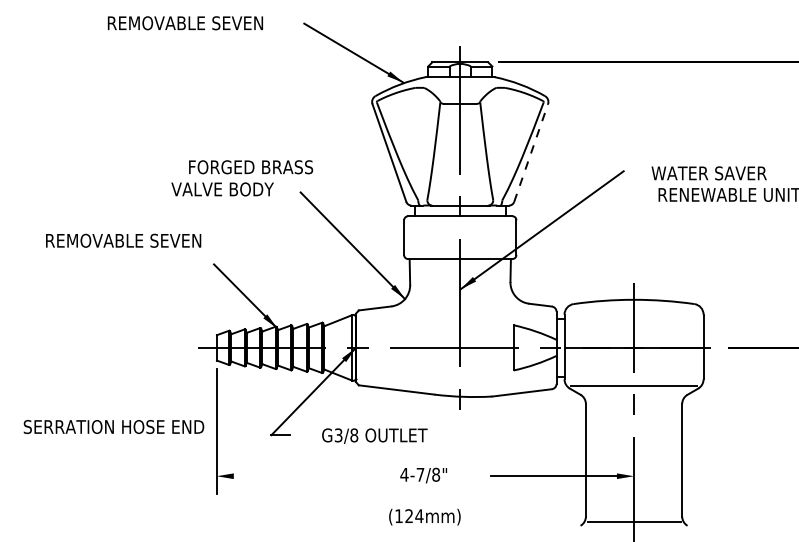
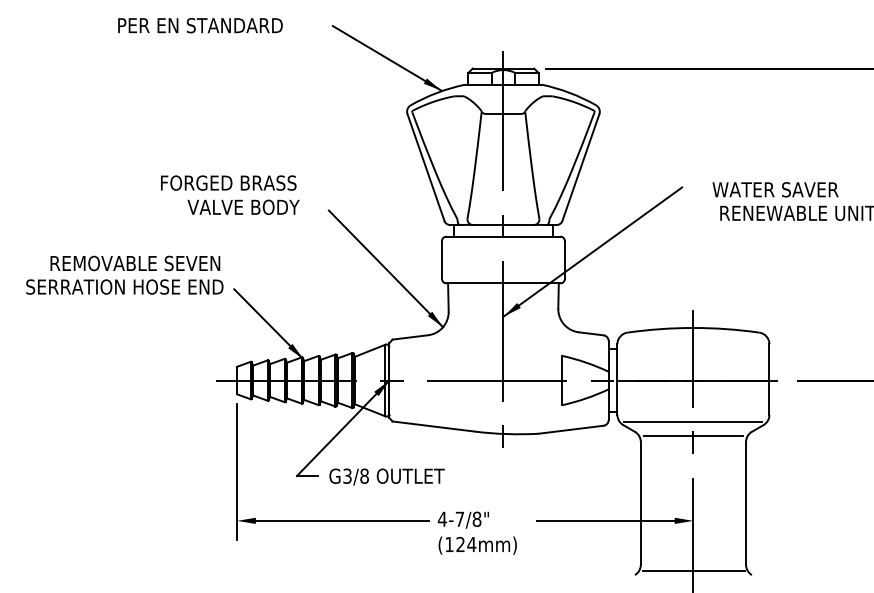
text: (185, 23) -> (203, 25), REMOVABLE SEVEN -> PER EN STANDARD
line: (530, 153) -> (580, 167), dashed -> solid
text: (250, 166) -> (228, 182), moved
line: (634, 399) -> (693, 436), added
text: (113, 426) -> (124, 286), moved
text: (374, 435) -> (386, 476), moved
line: (312, 475) -> (341, 520), added
text: (424, 517) -> (477, 545), moved

